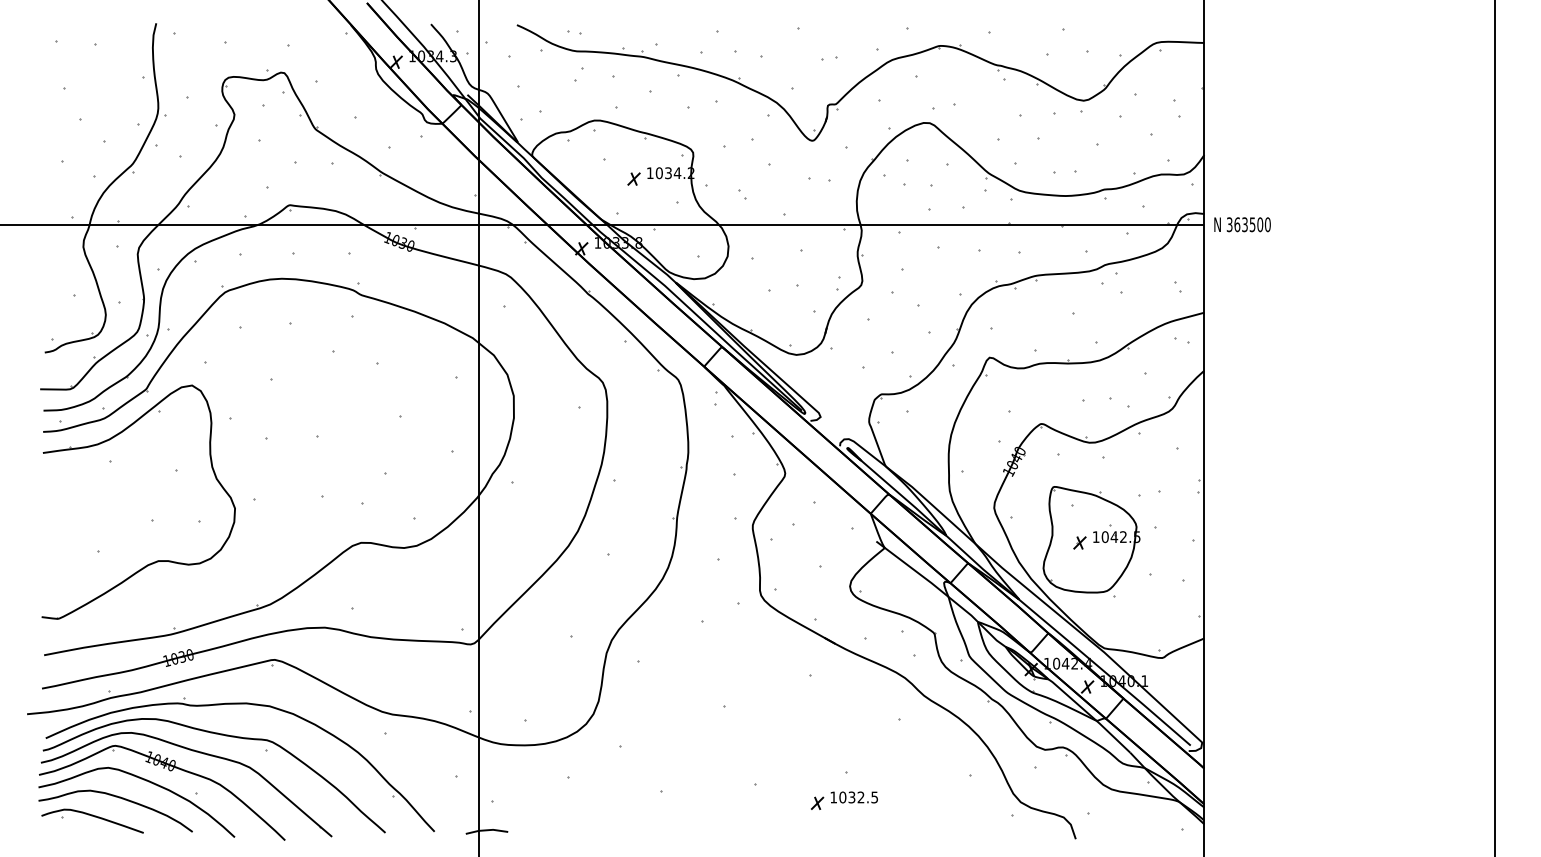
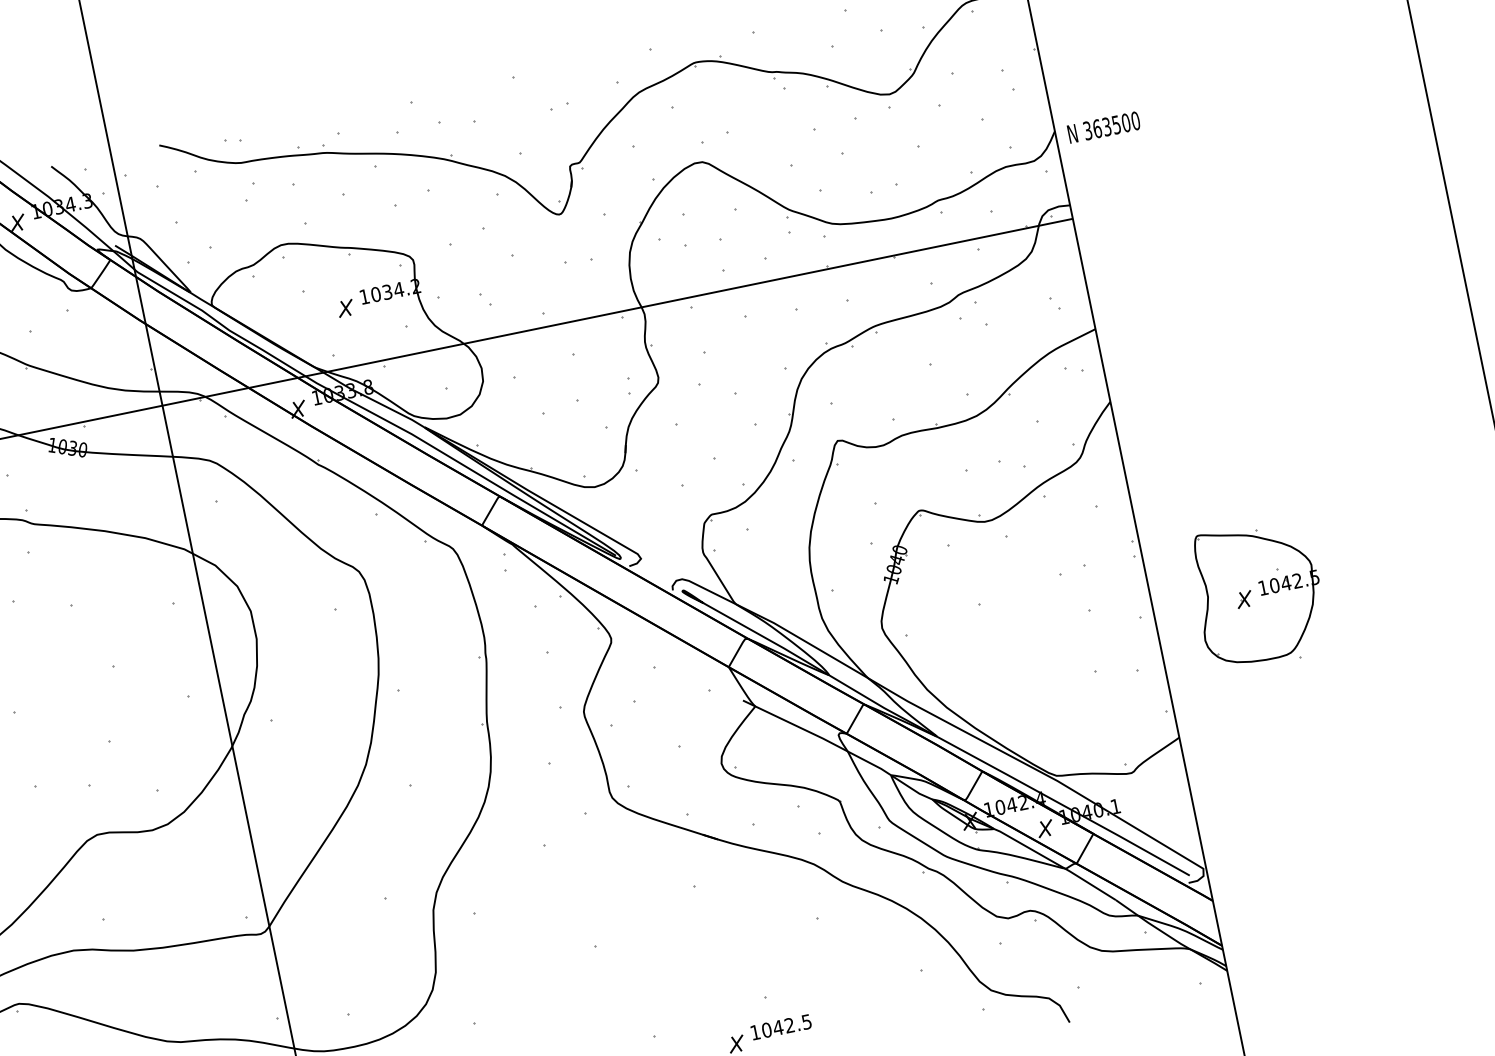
text: (1242, 224) -> (1103, 127), moved
part: (1091, 541) -> (1258, 594), moved
text: (851, 797) -> (777, 1027), 1032.5 -> 1042.5

